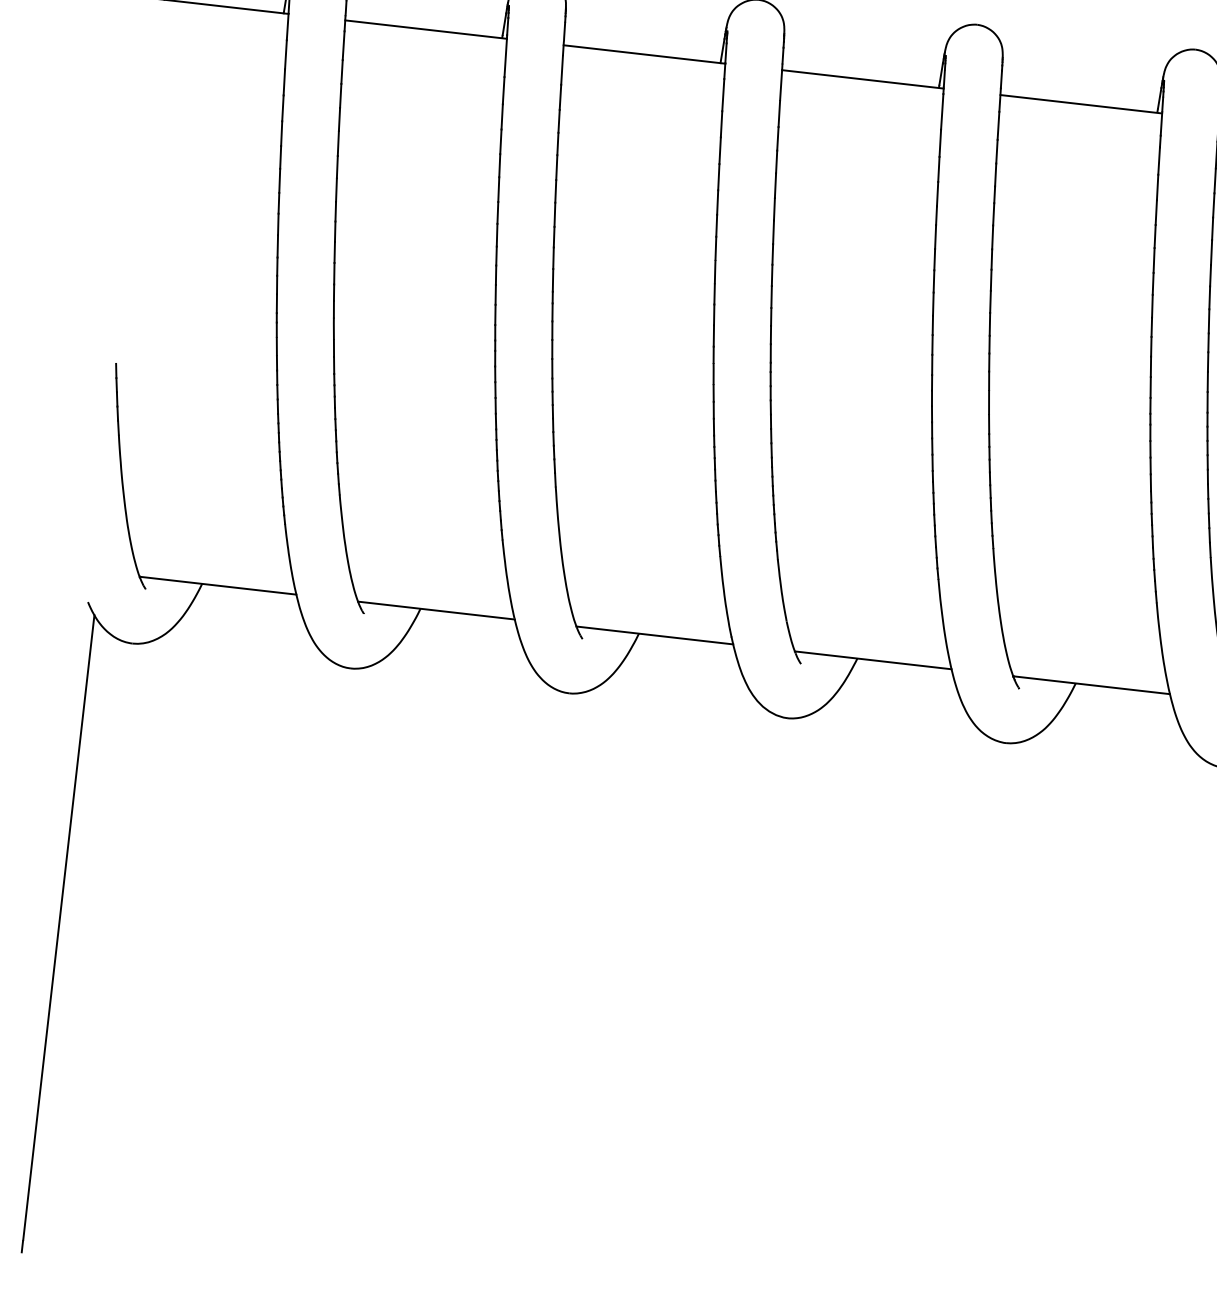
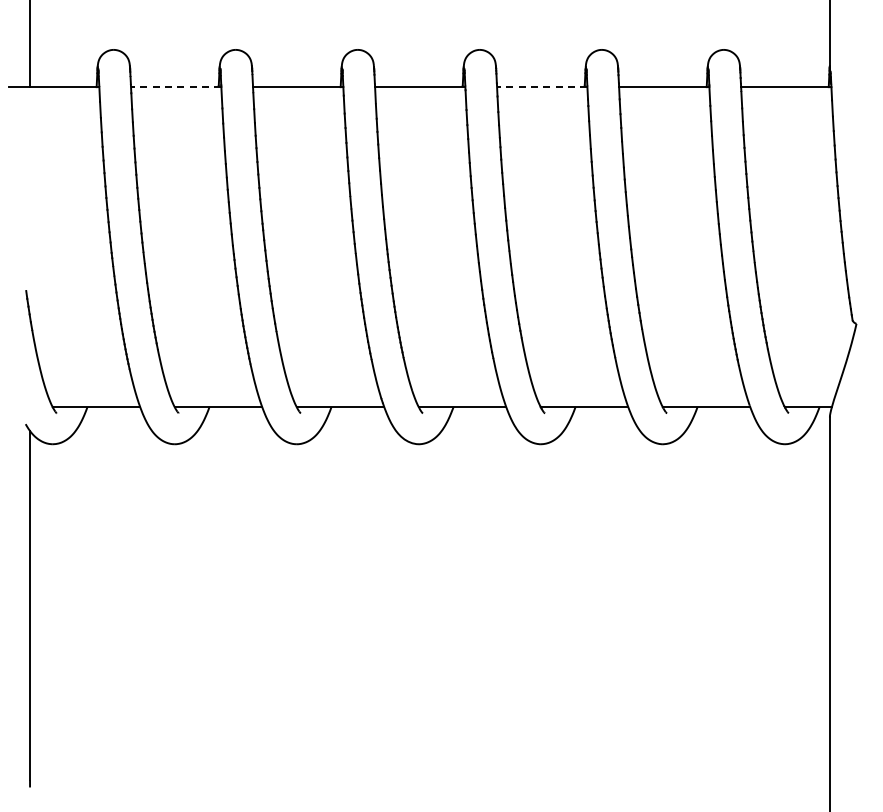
line: (424, 30) -> (175, 87), solid -> dashed
line: (1079, 104) -> (541, 87), solid -> dashed

